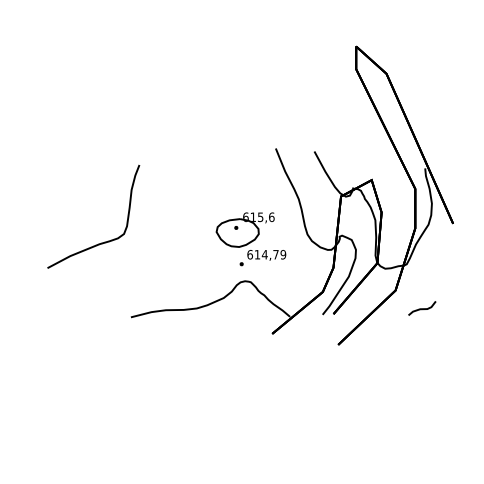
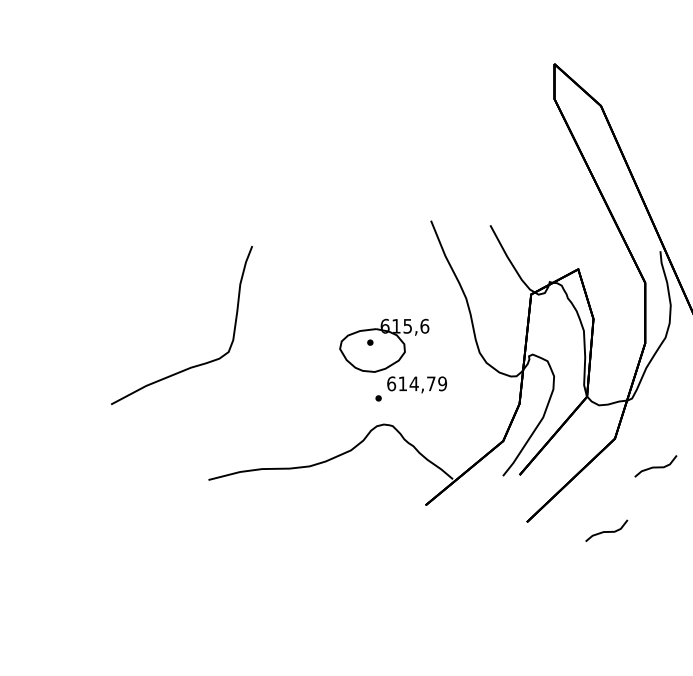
curve: (101, 242) -> (194, 365), moved
curve: (390, 350) -> (607, 530), added

